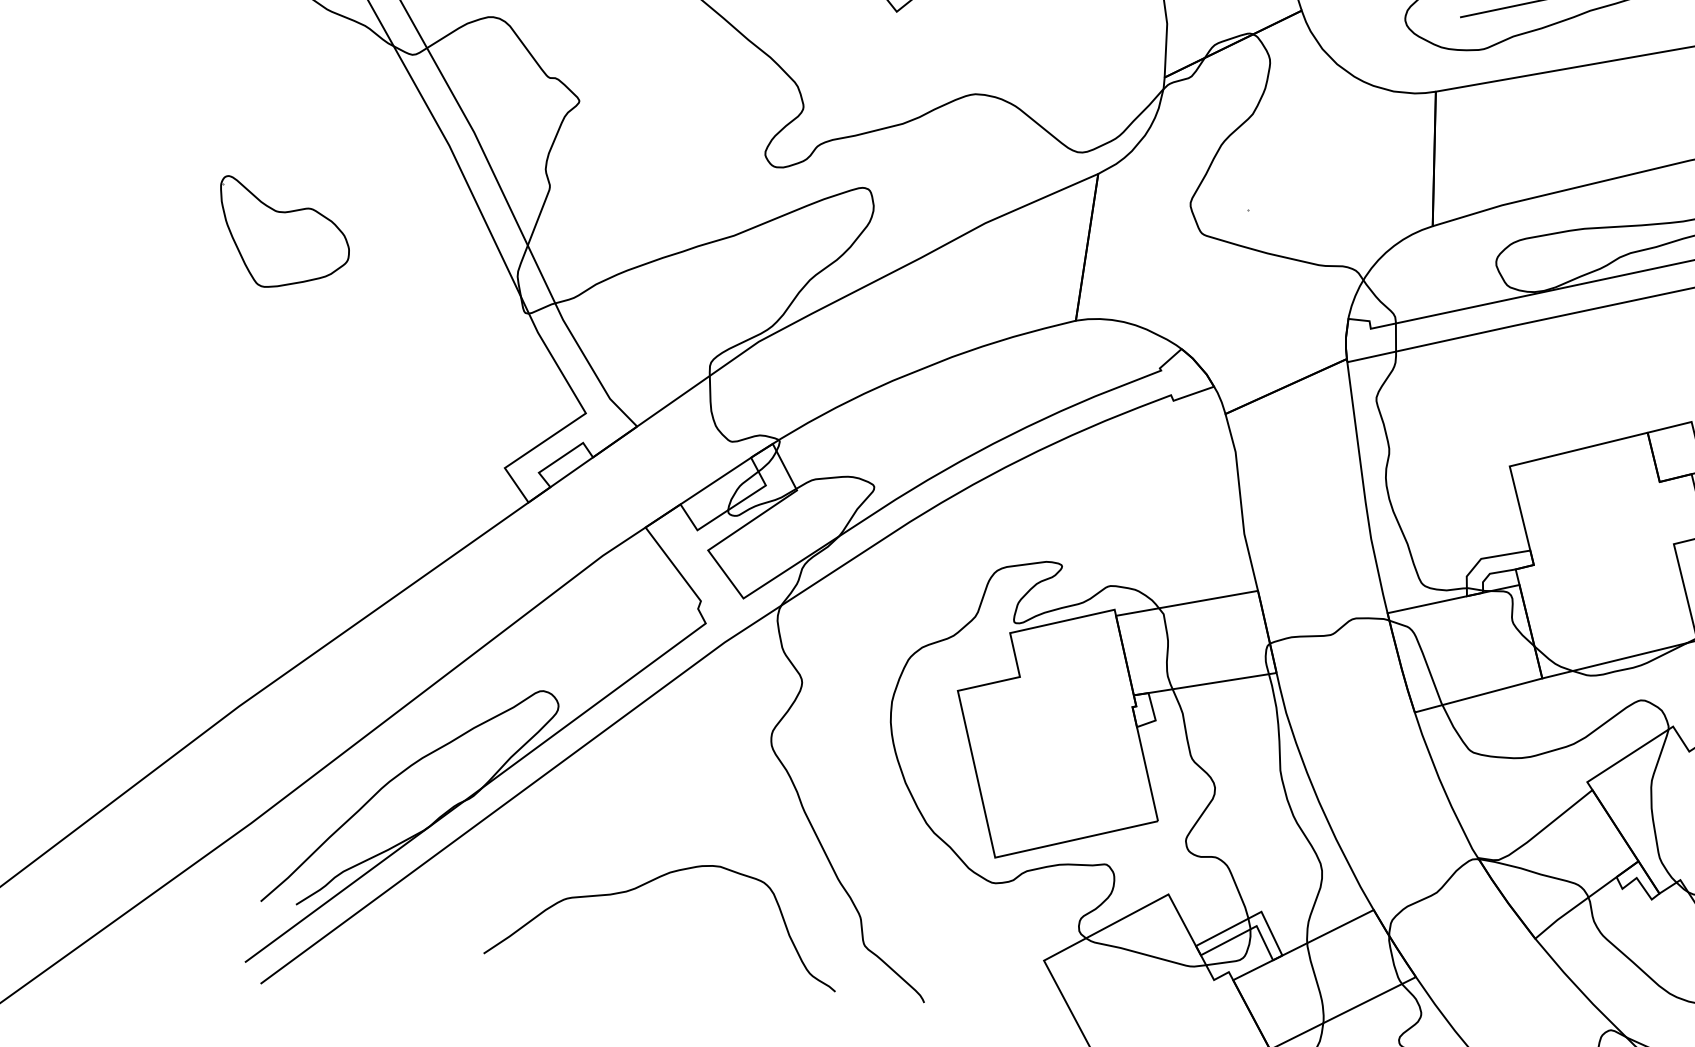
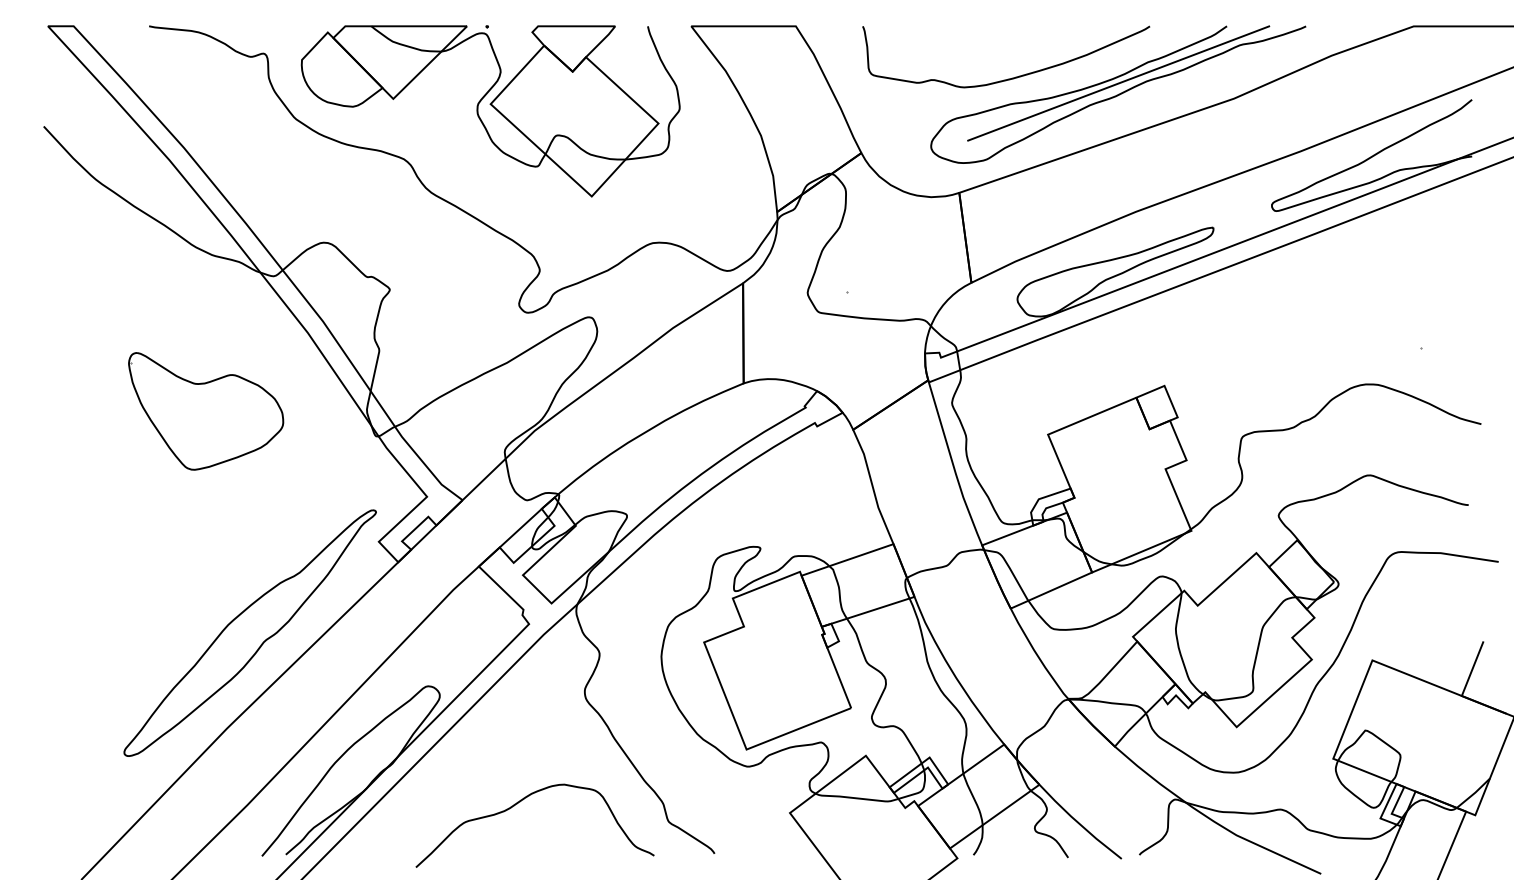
part: (282, 237) -> (206, 411), size x1.67
part: (294, 570) -> (249, 632), added

